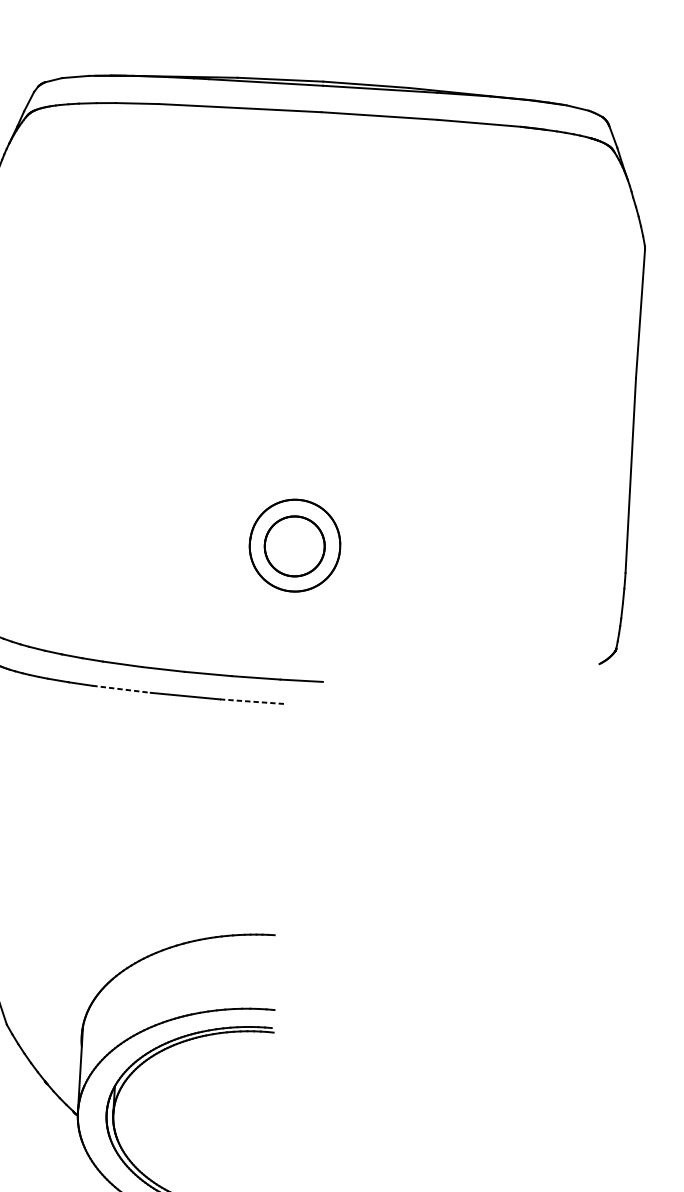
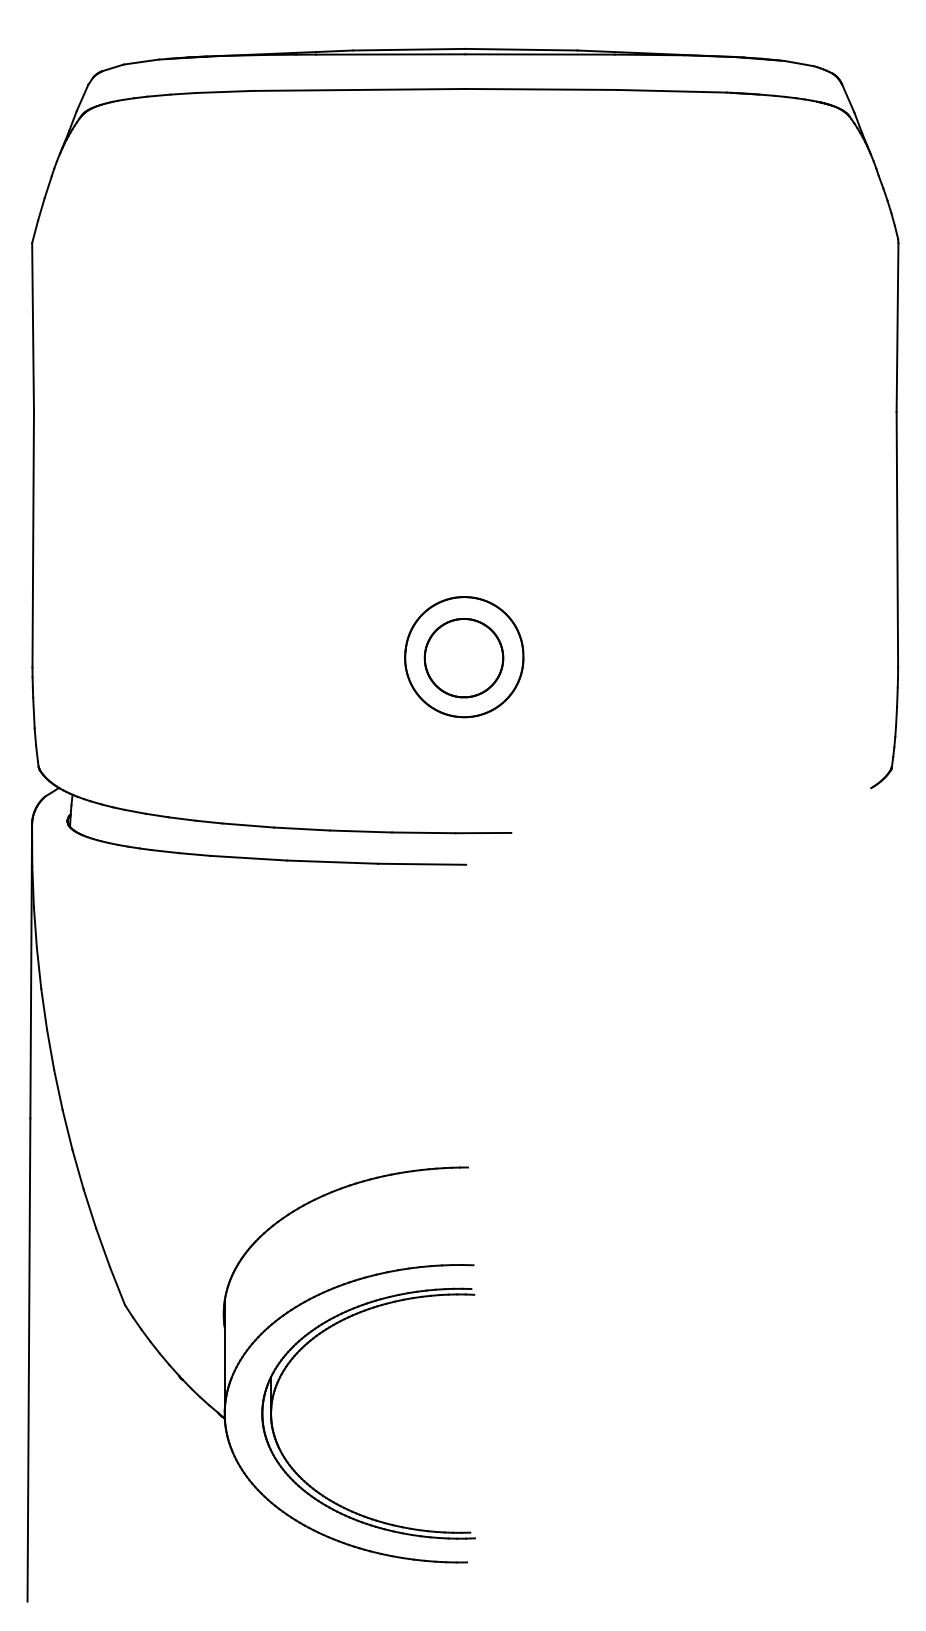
line: (121, 689) -> (248, 858), dashed -> solid
line: (253, 701) -> (422, 864), dashed -> solid

